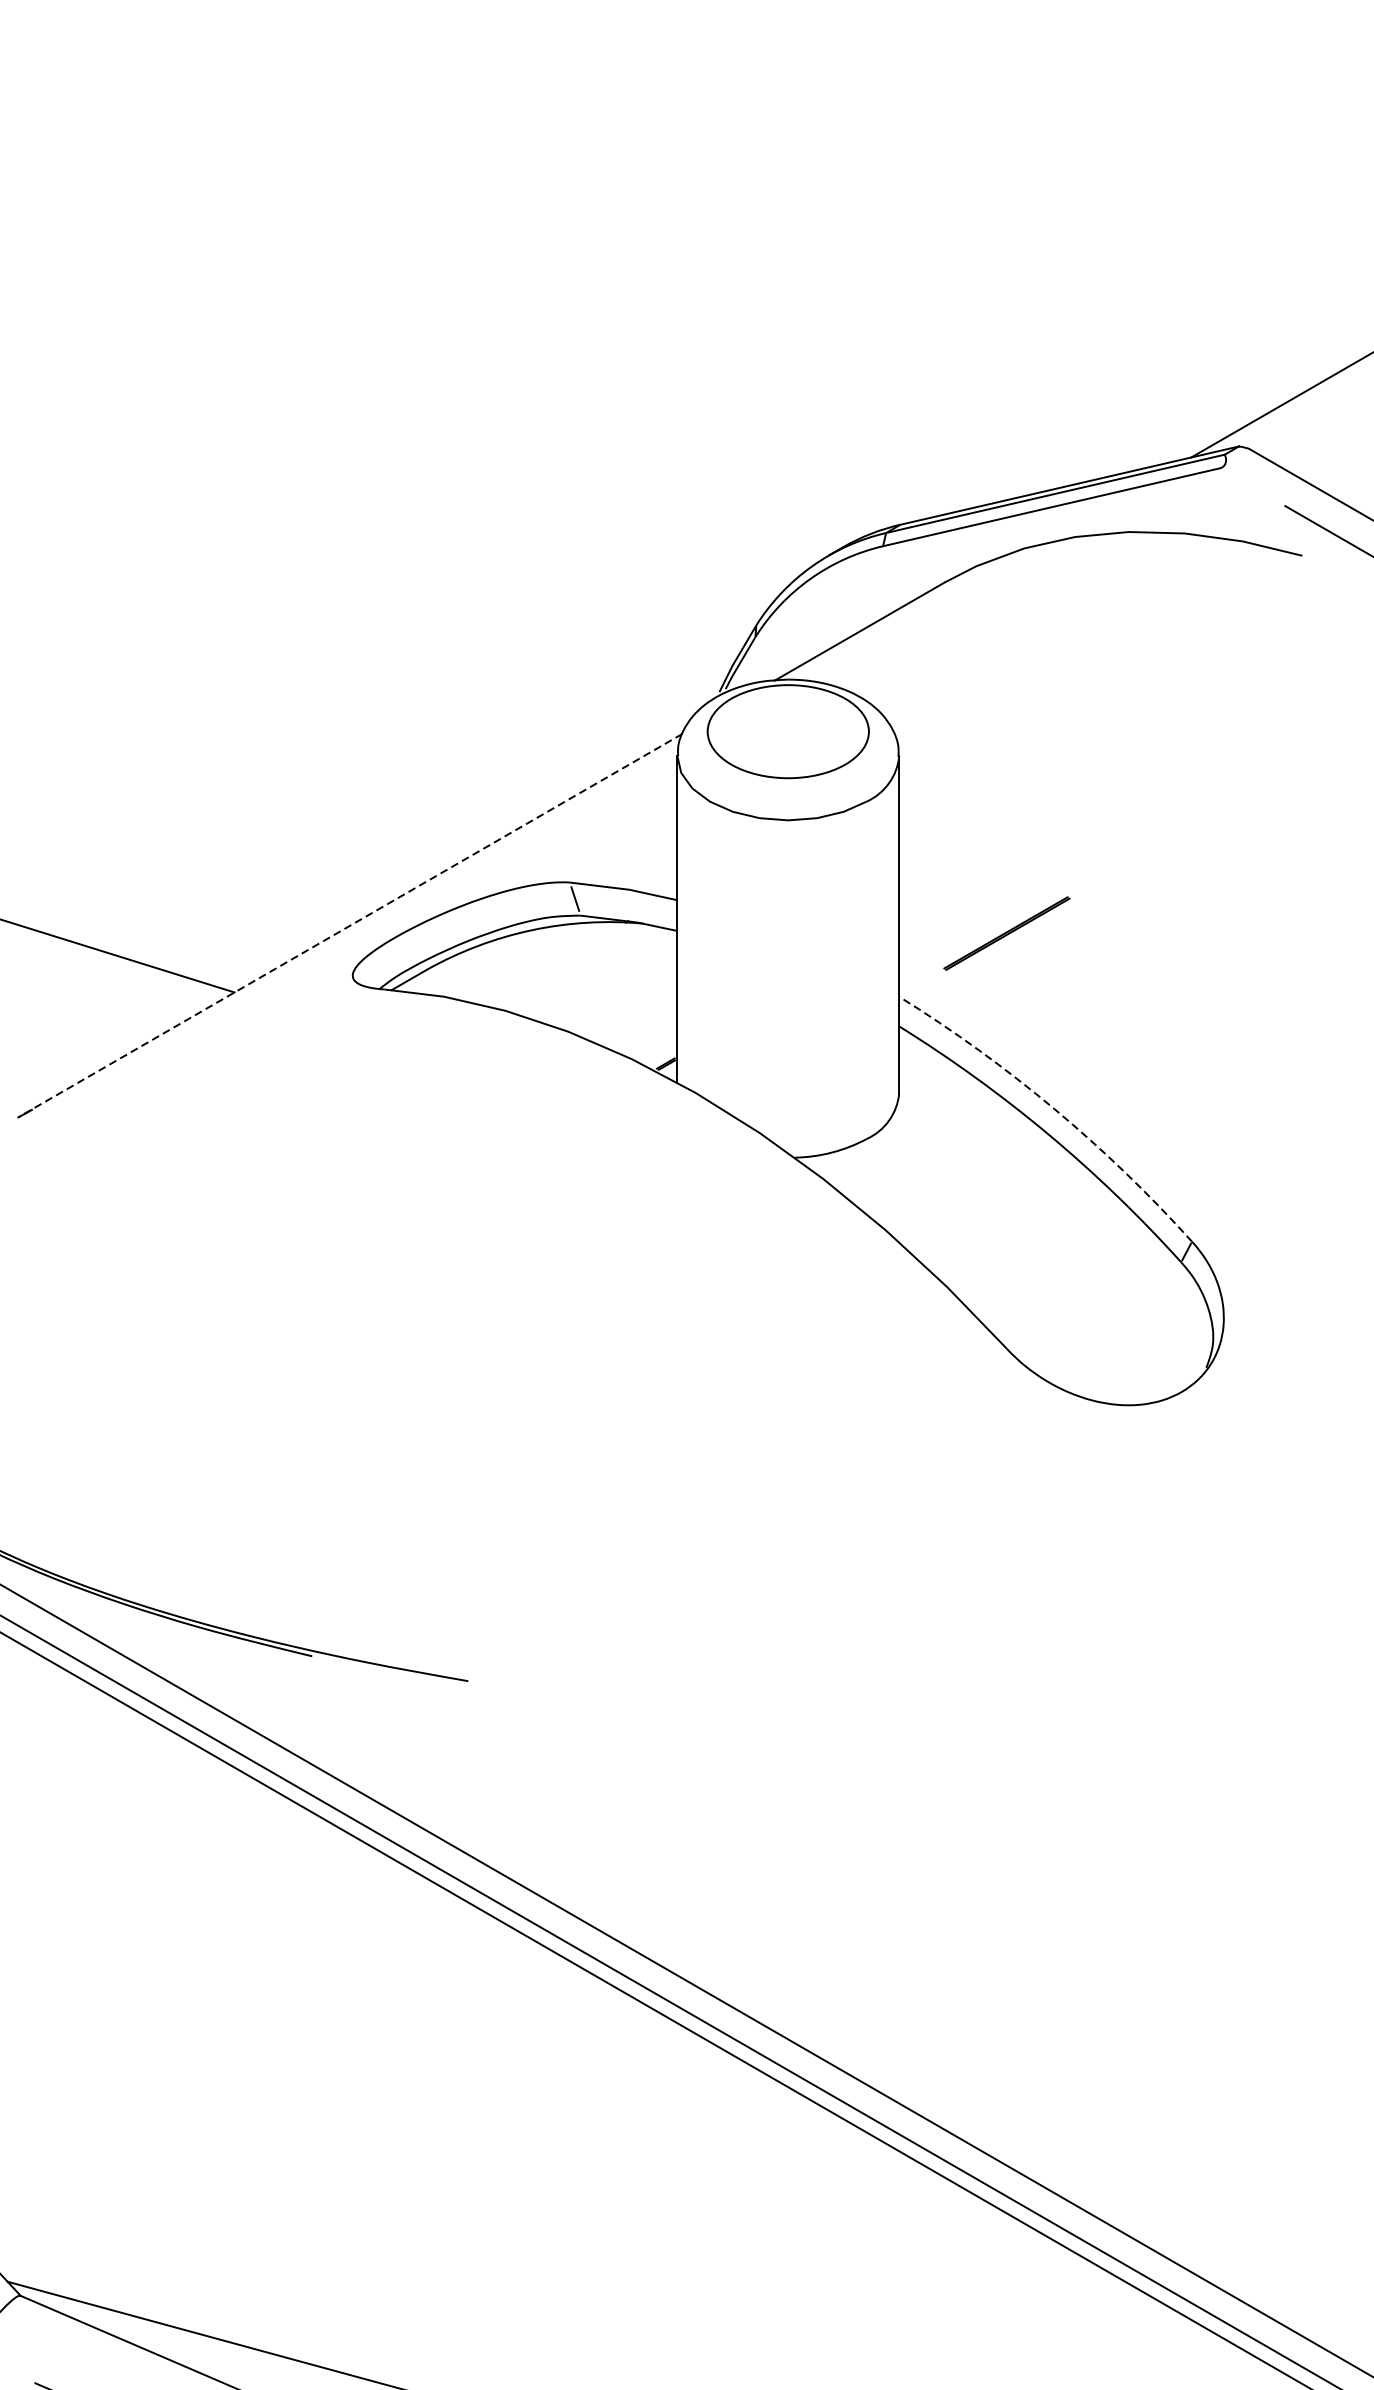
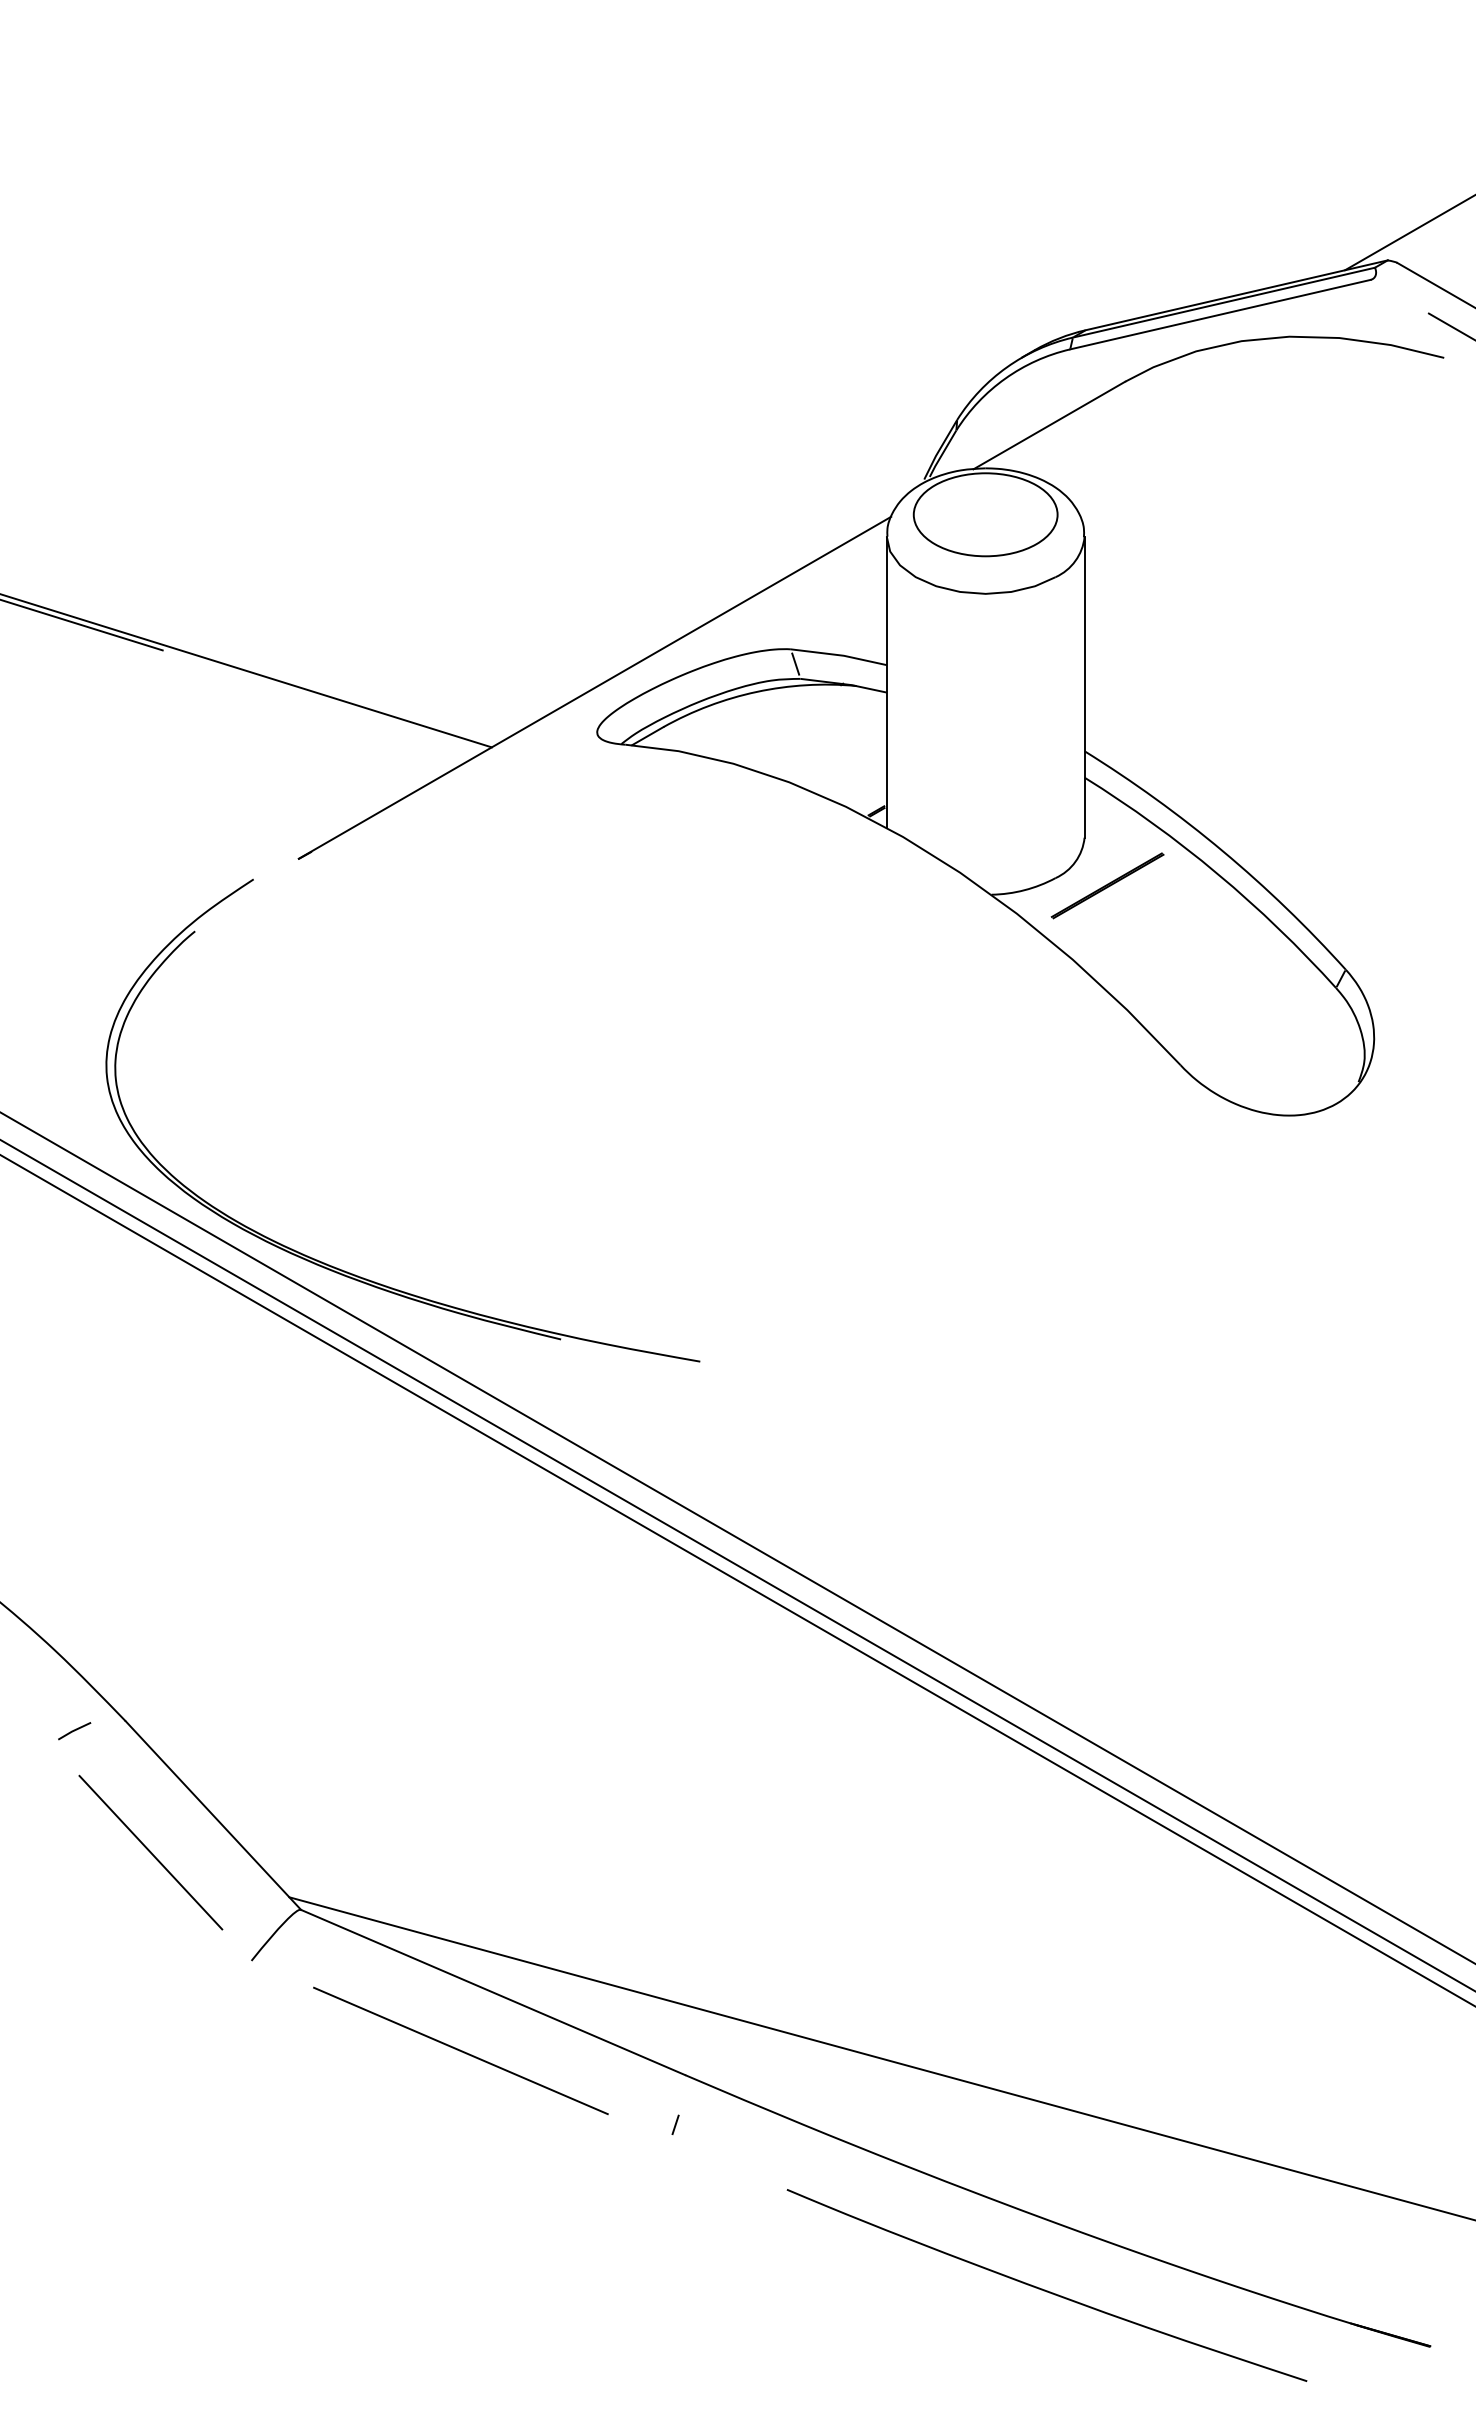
line: (350, 925) -> (595, 687), dashed -> solid
part: (1006, 933) -> (1107, 885), moved
arc: (1053, 1109) -> (1222, 851), dashed -> solid

